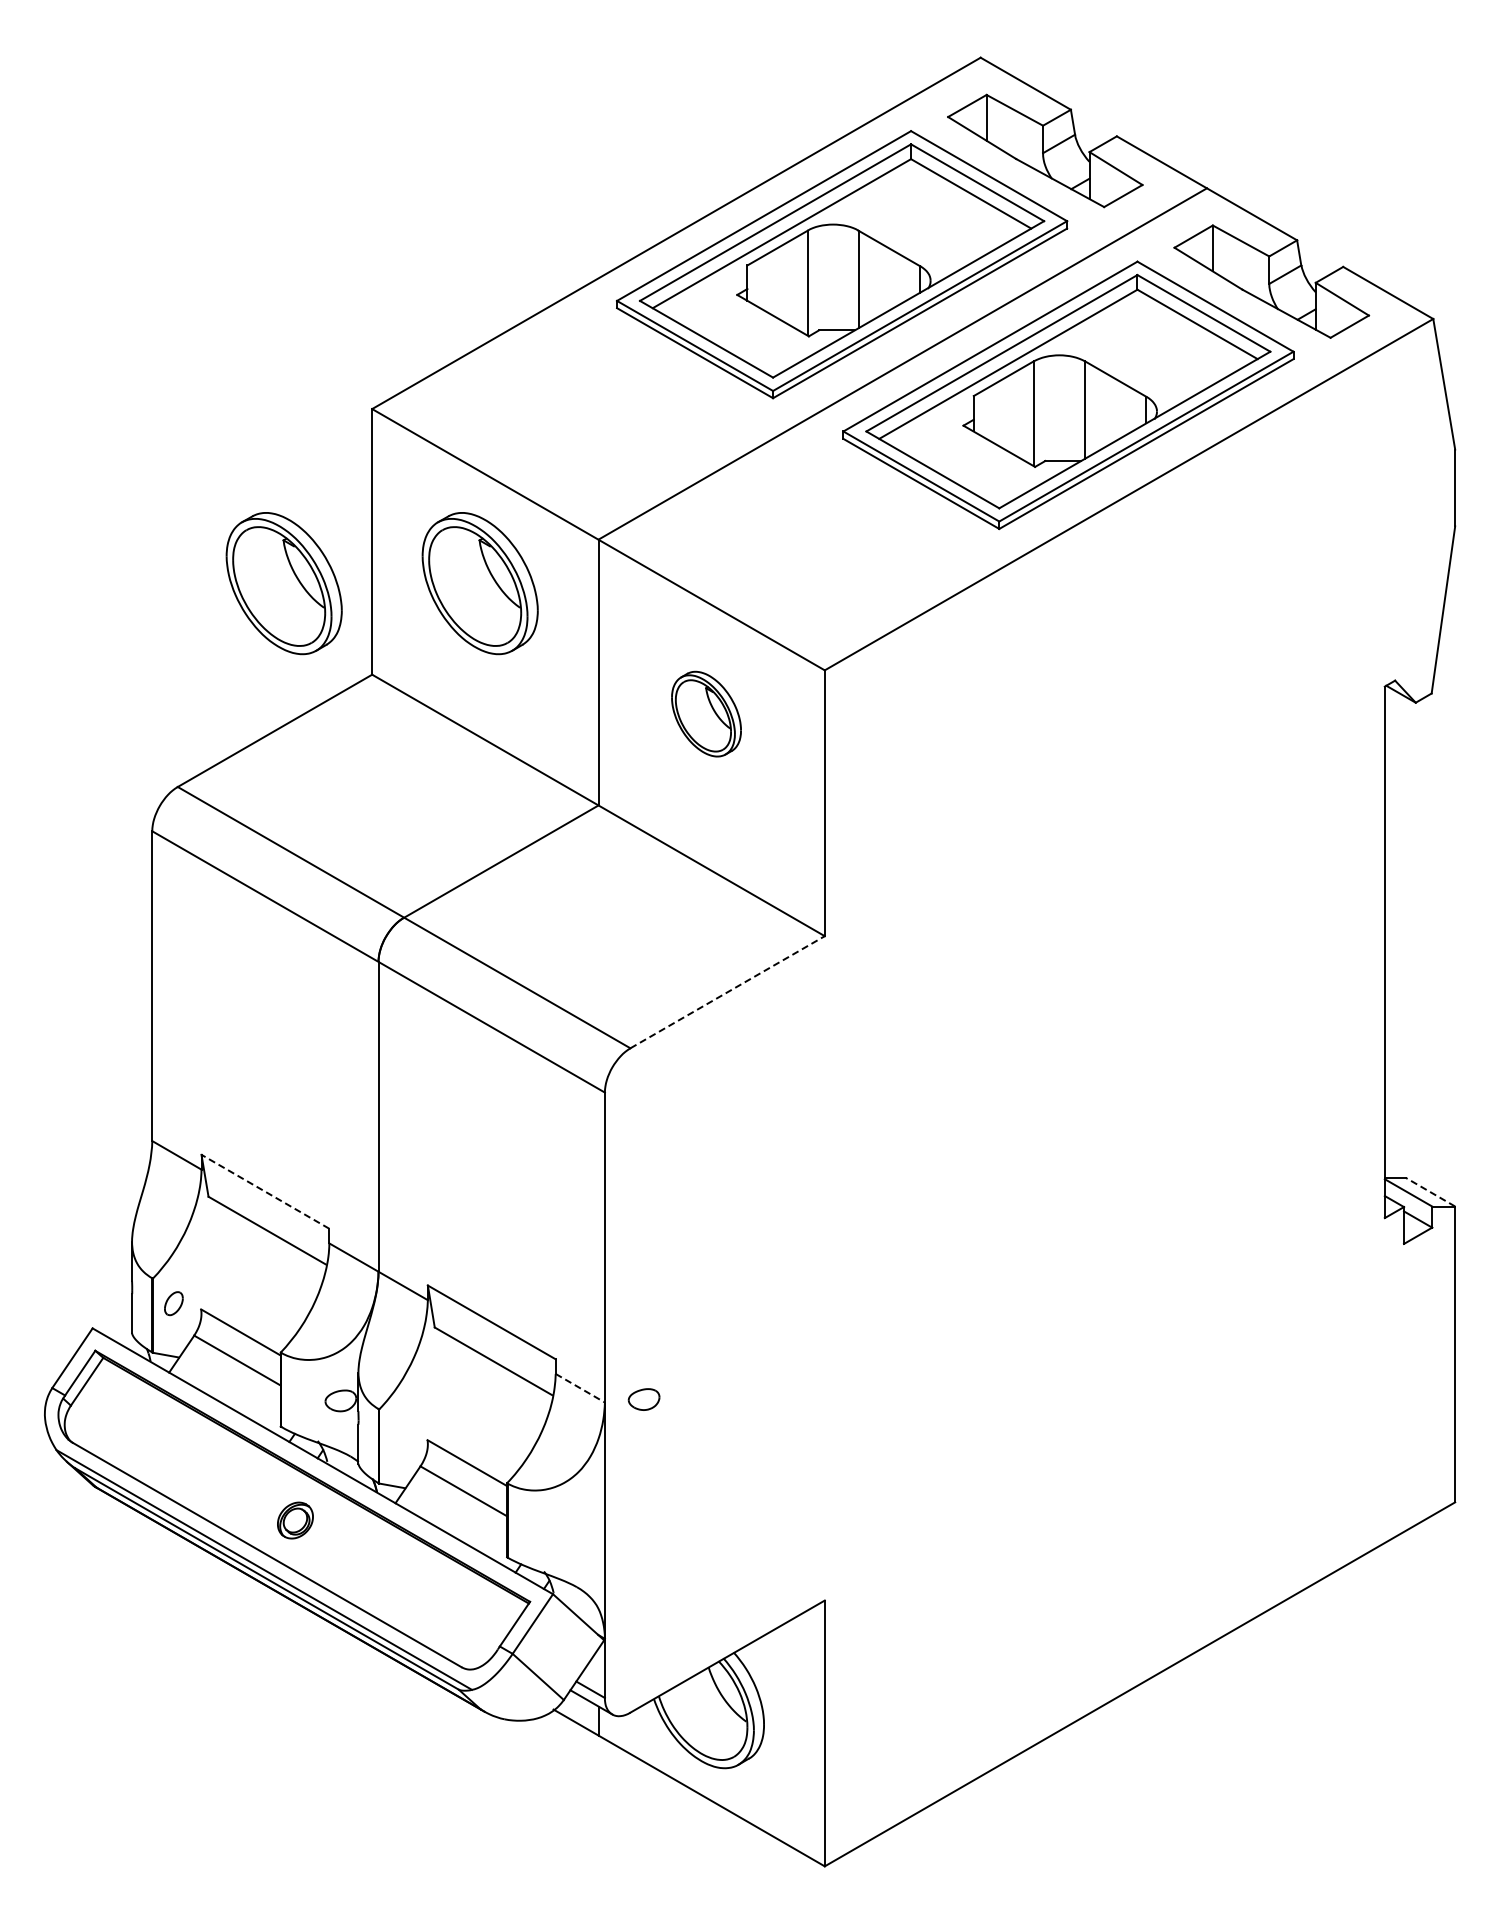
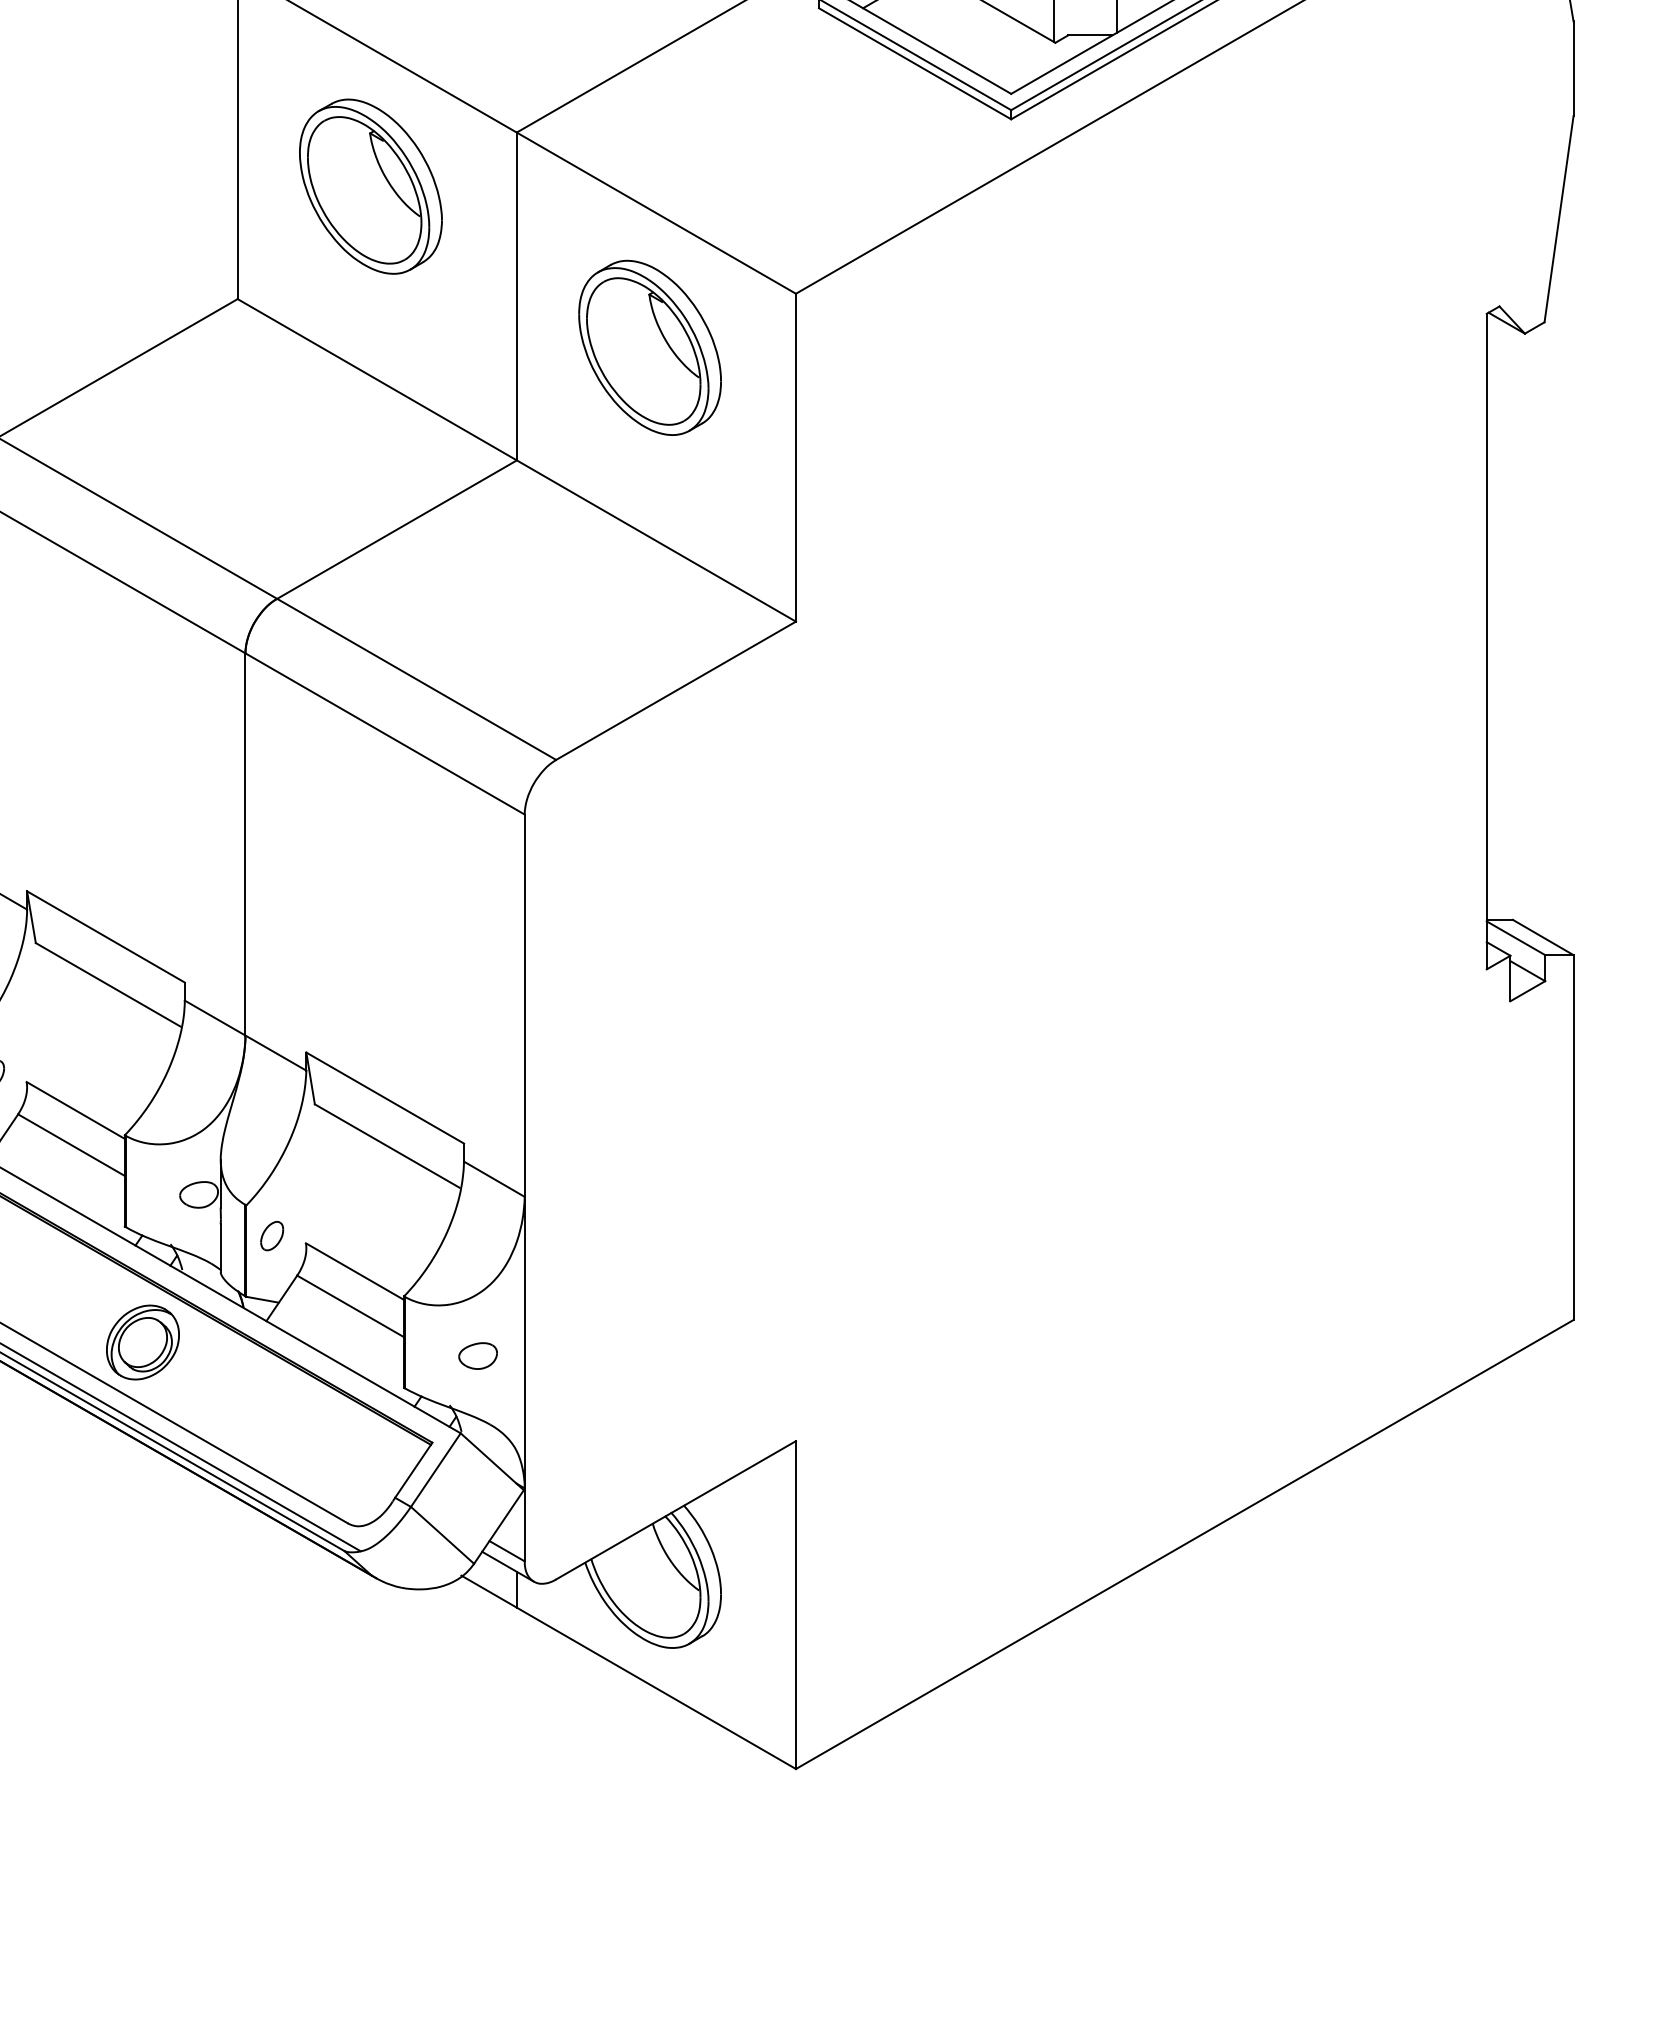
part: (283, 583) -> (128, 186), removed
part: (706, 713) -> (650, 346), size x1.67
line: (728, 991) -> (677, 689), dashed -> solid
line: (265, 1191) -> (106, 936), dashed -> solid
line: (1430, 1191) -> (1543, 936), dashed -> solid
line: (580, 1388) -> (494, 1179), dashed -> solid
part: (643, 1399) -> (477, 1355), moved
part: (399, 1433) -> (271, 1235), added
part: (295, 1520) -> (143, 1342), size x1.67

